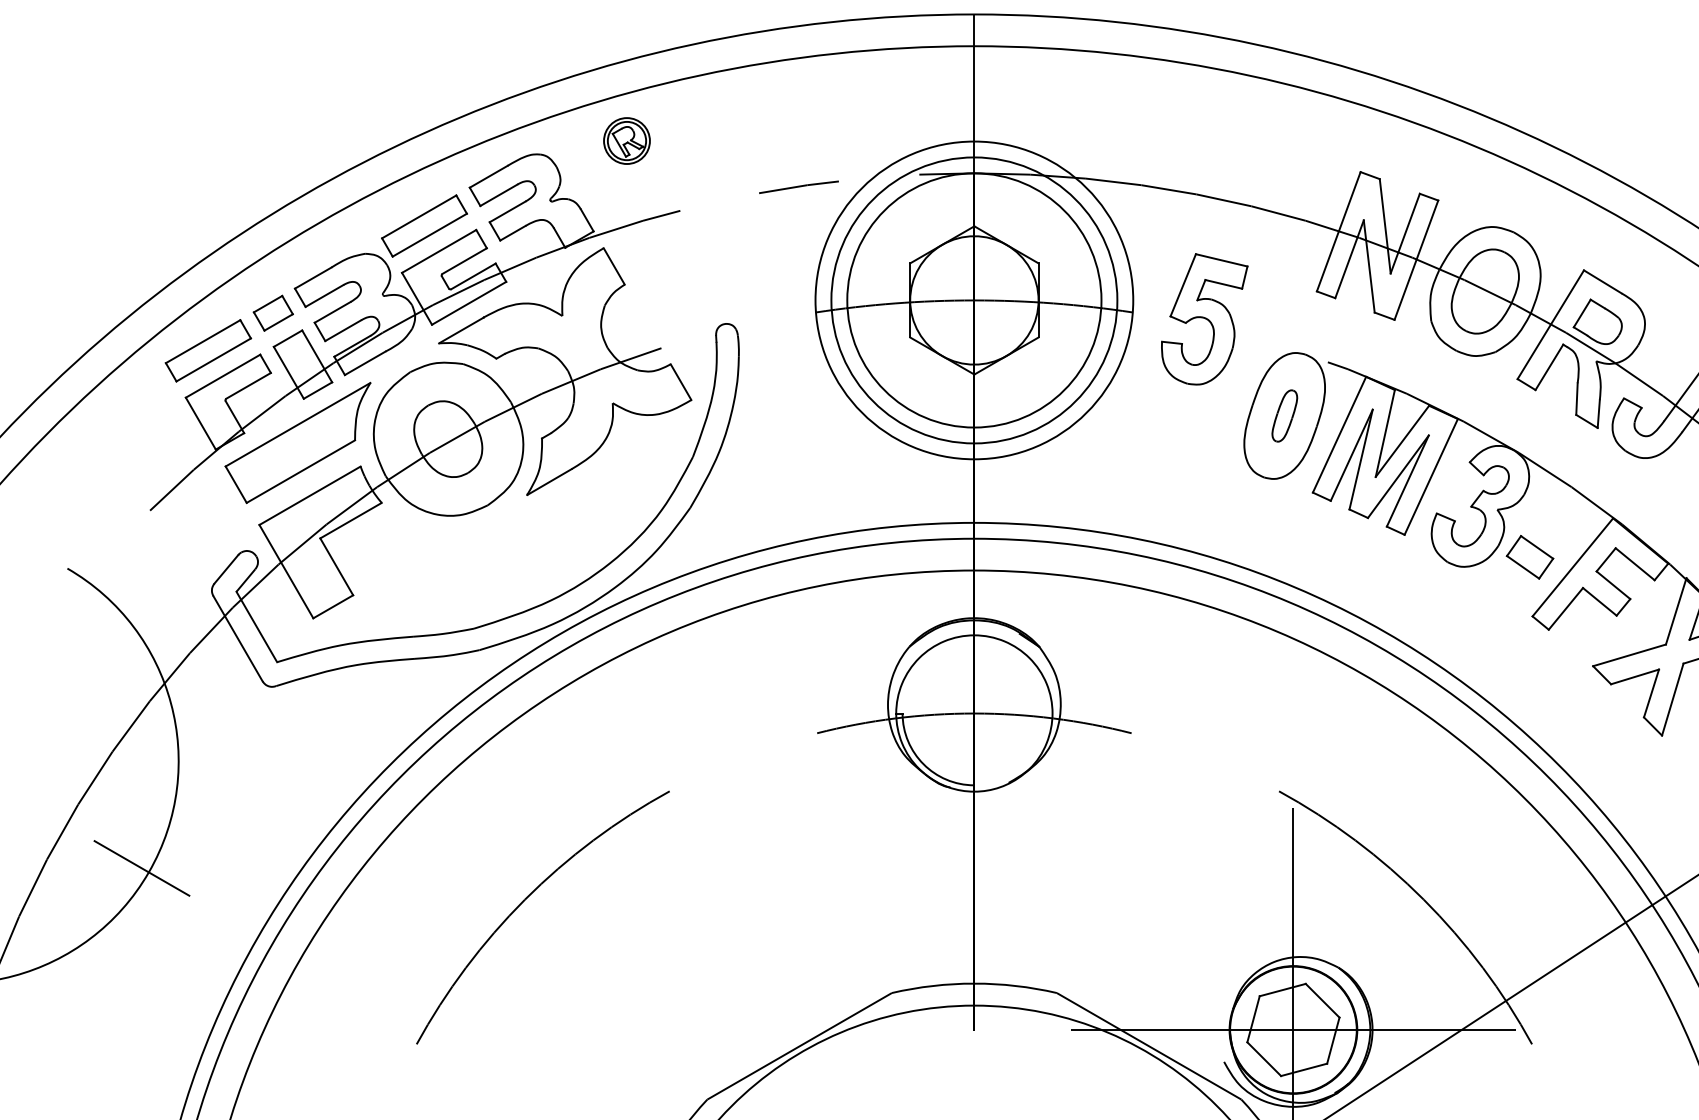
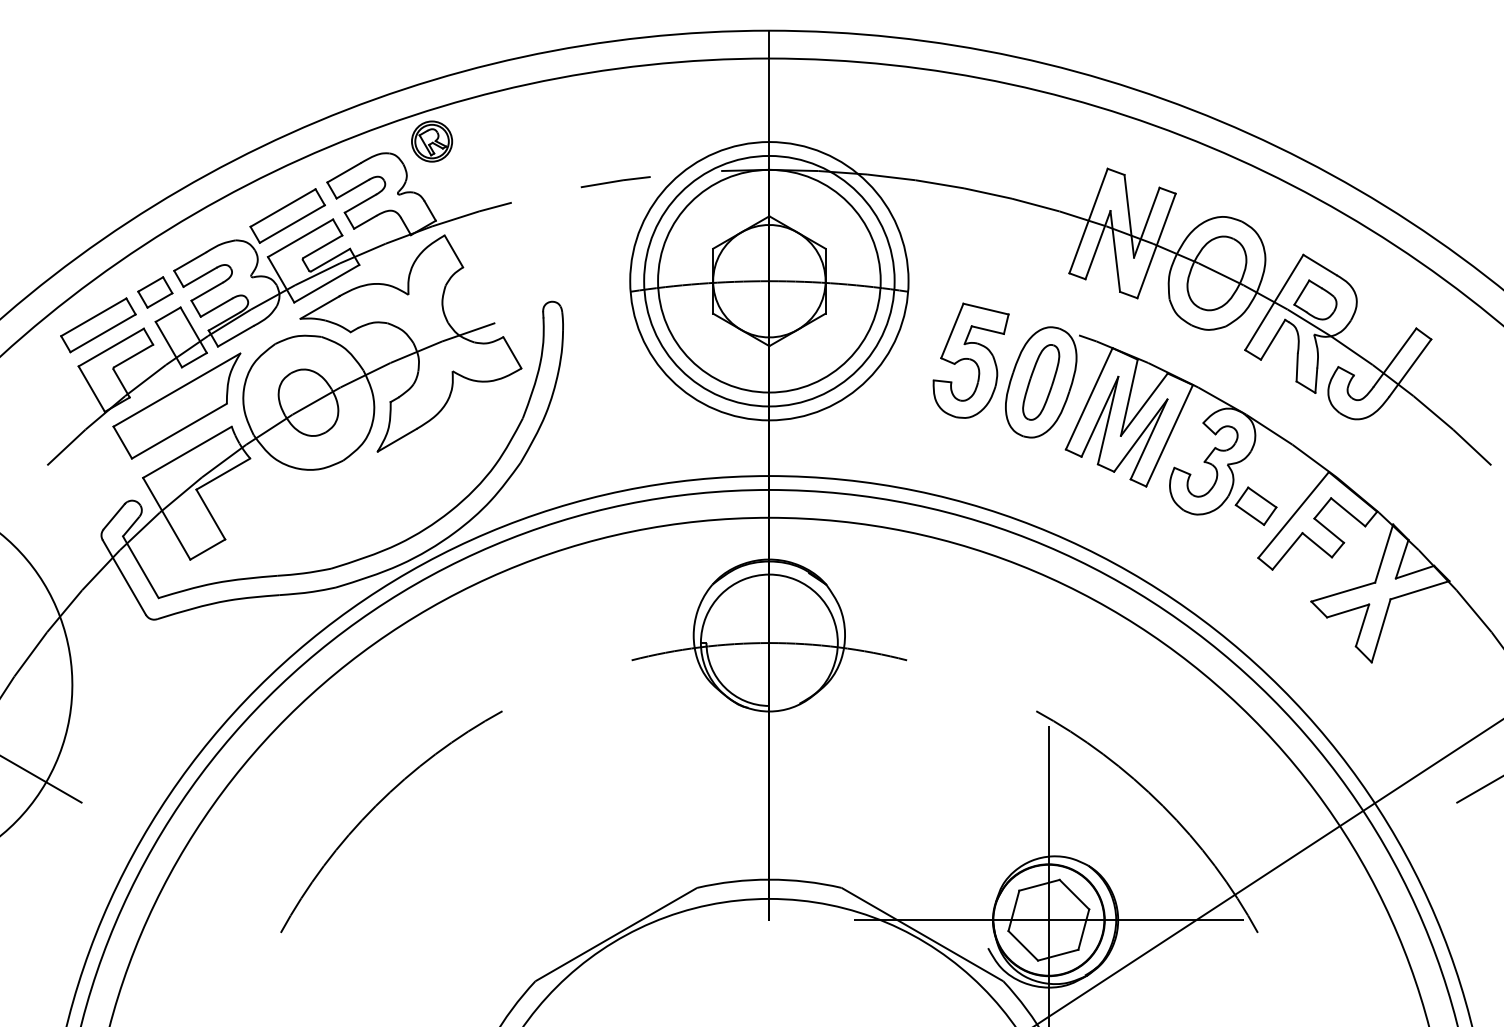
part: (627, 140) -> (432, 141), moved
part: (1203, 319) -> (970, 360), moved
part: (1285, 416) -> (1041, 382), size x1.67

